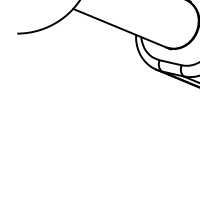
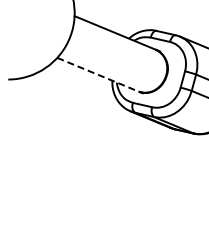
line: (119, 27) -> (97, 74), solid -> dashed

